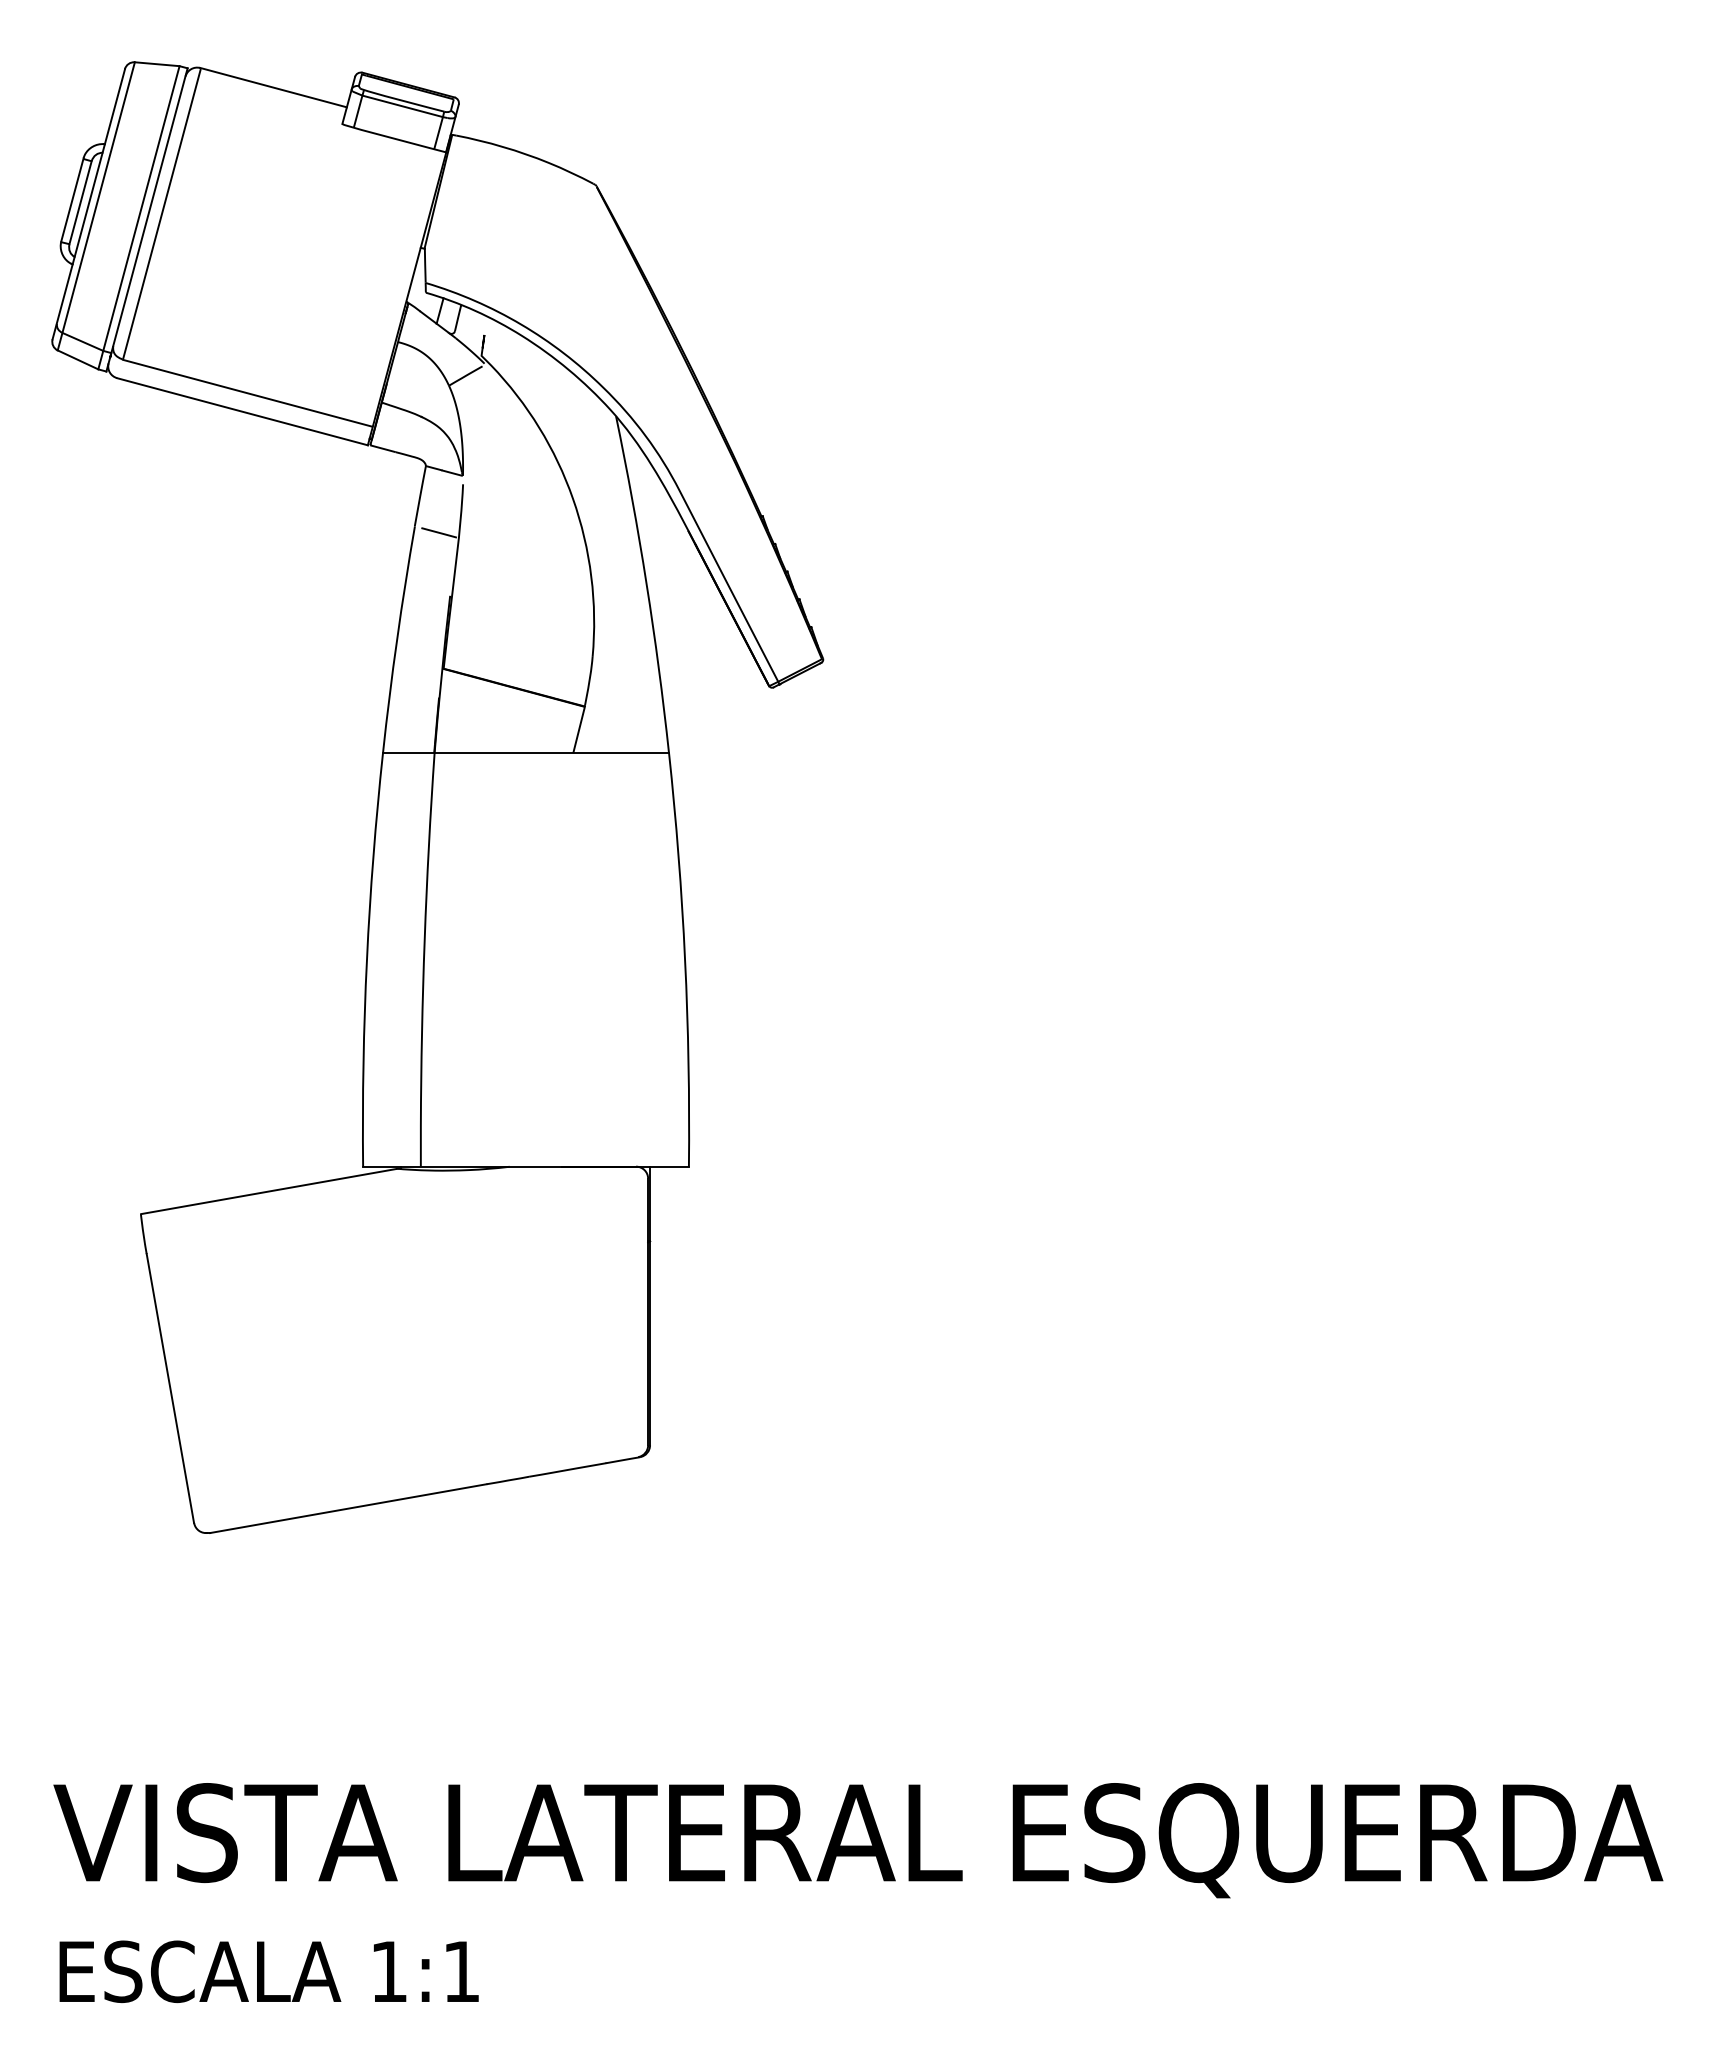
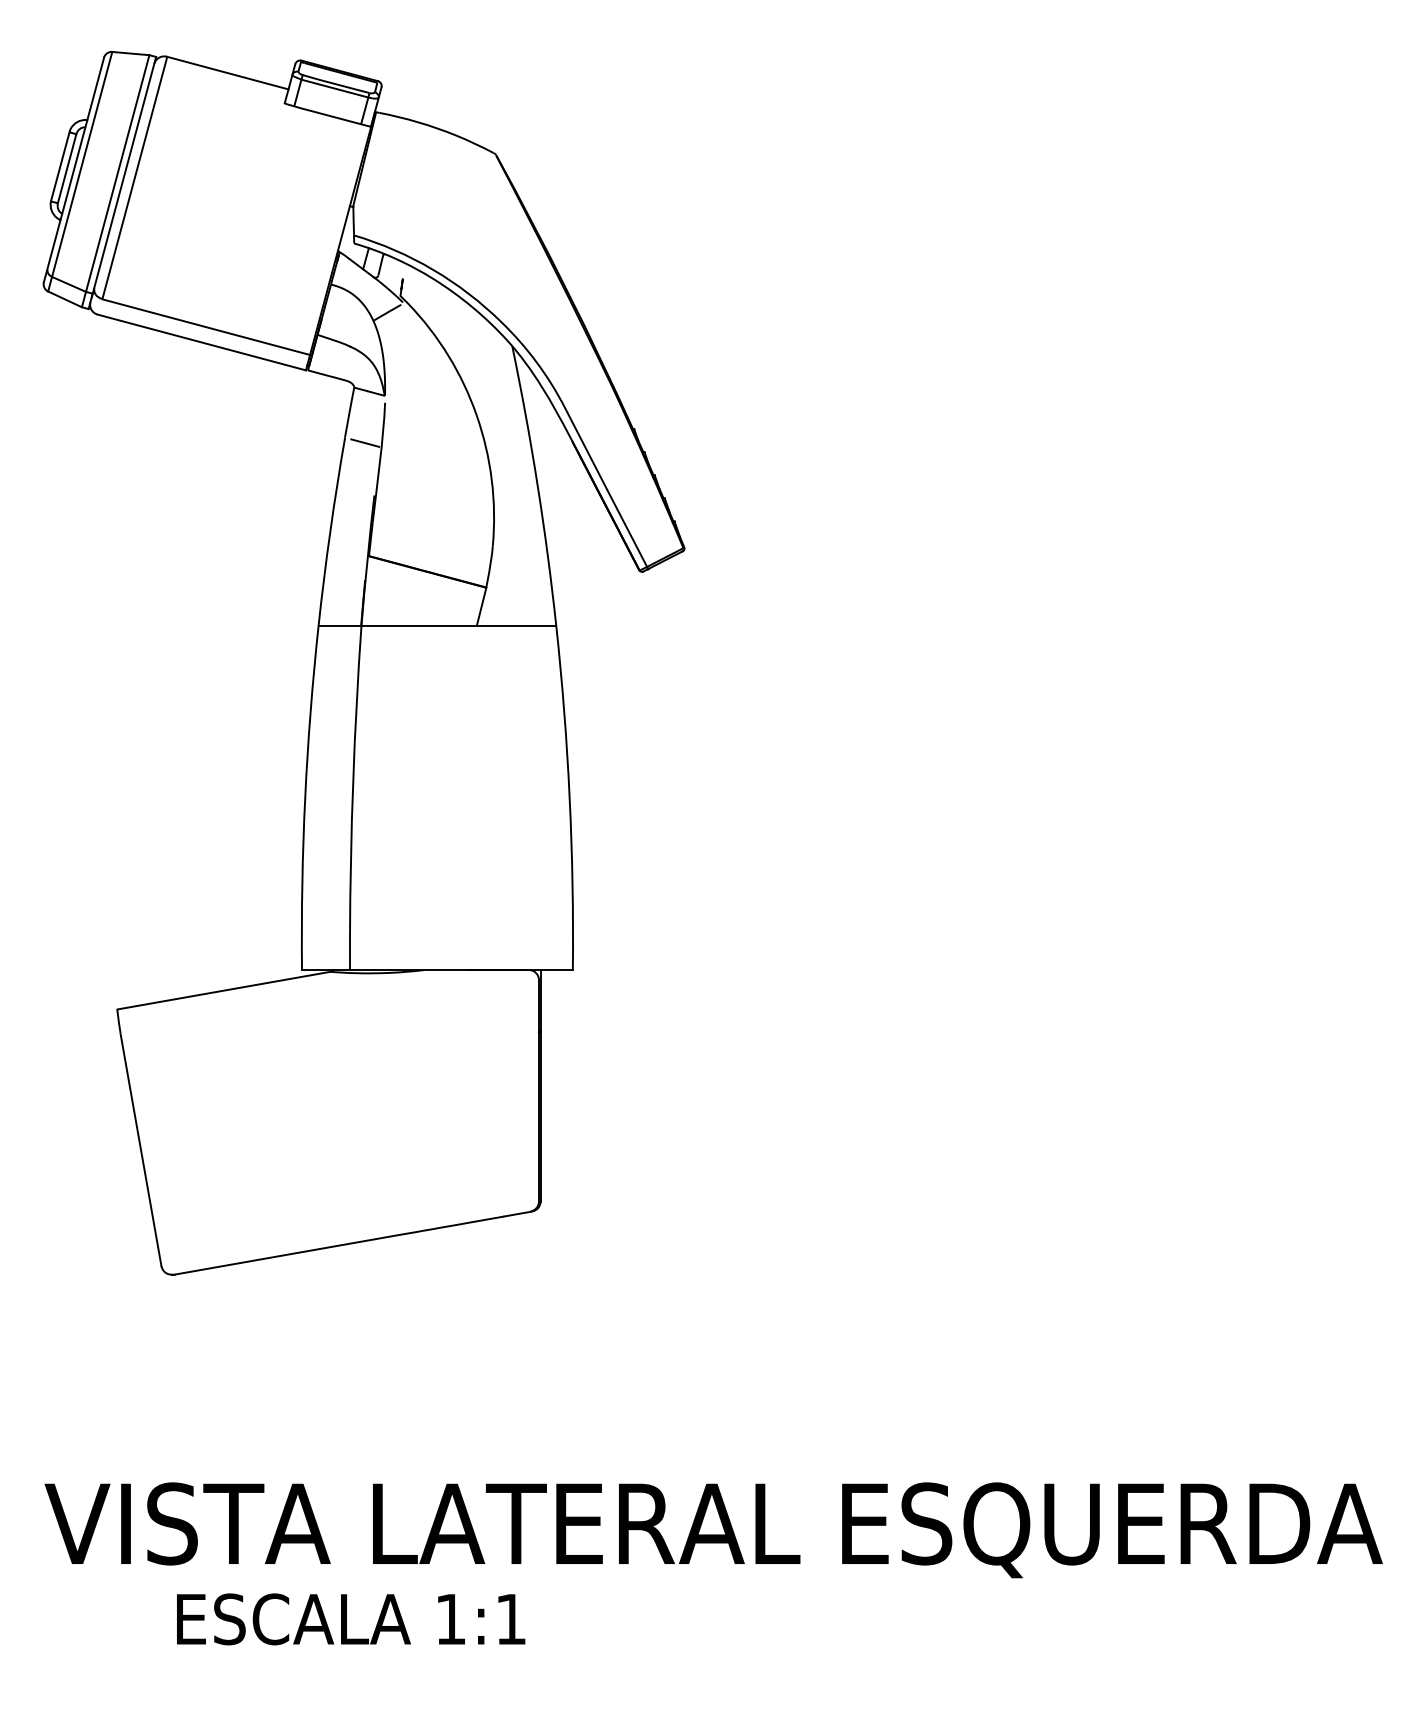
text: (268, 1971) -> (350, 1619), moved

